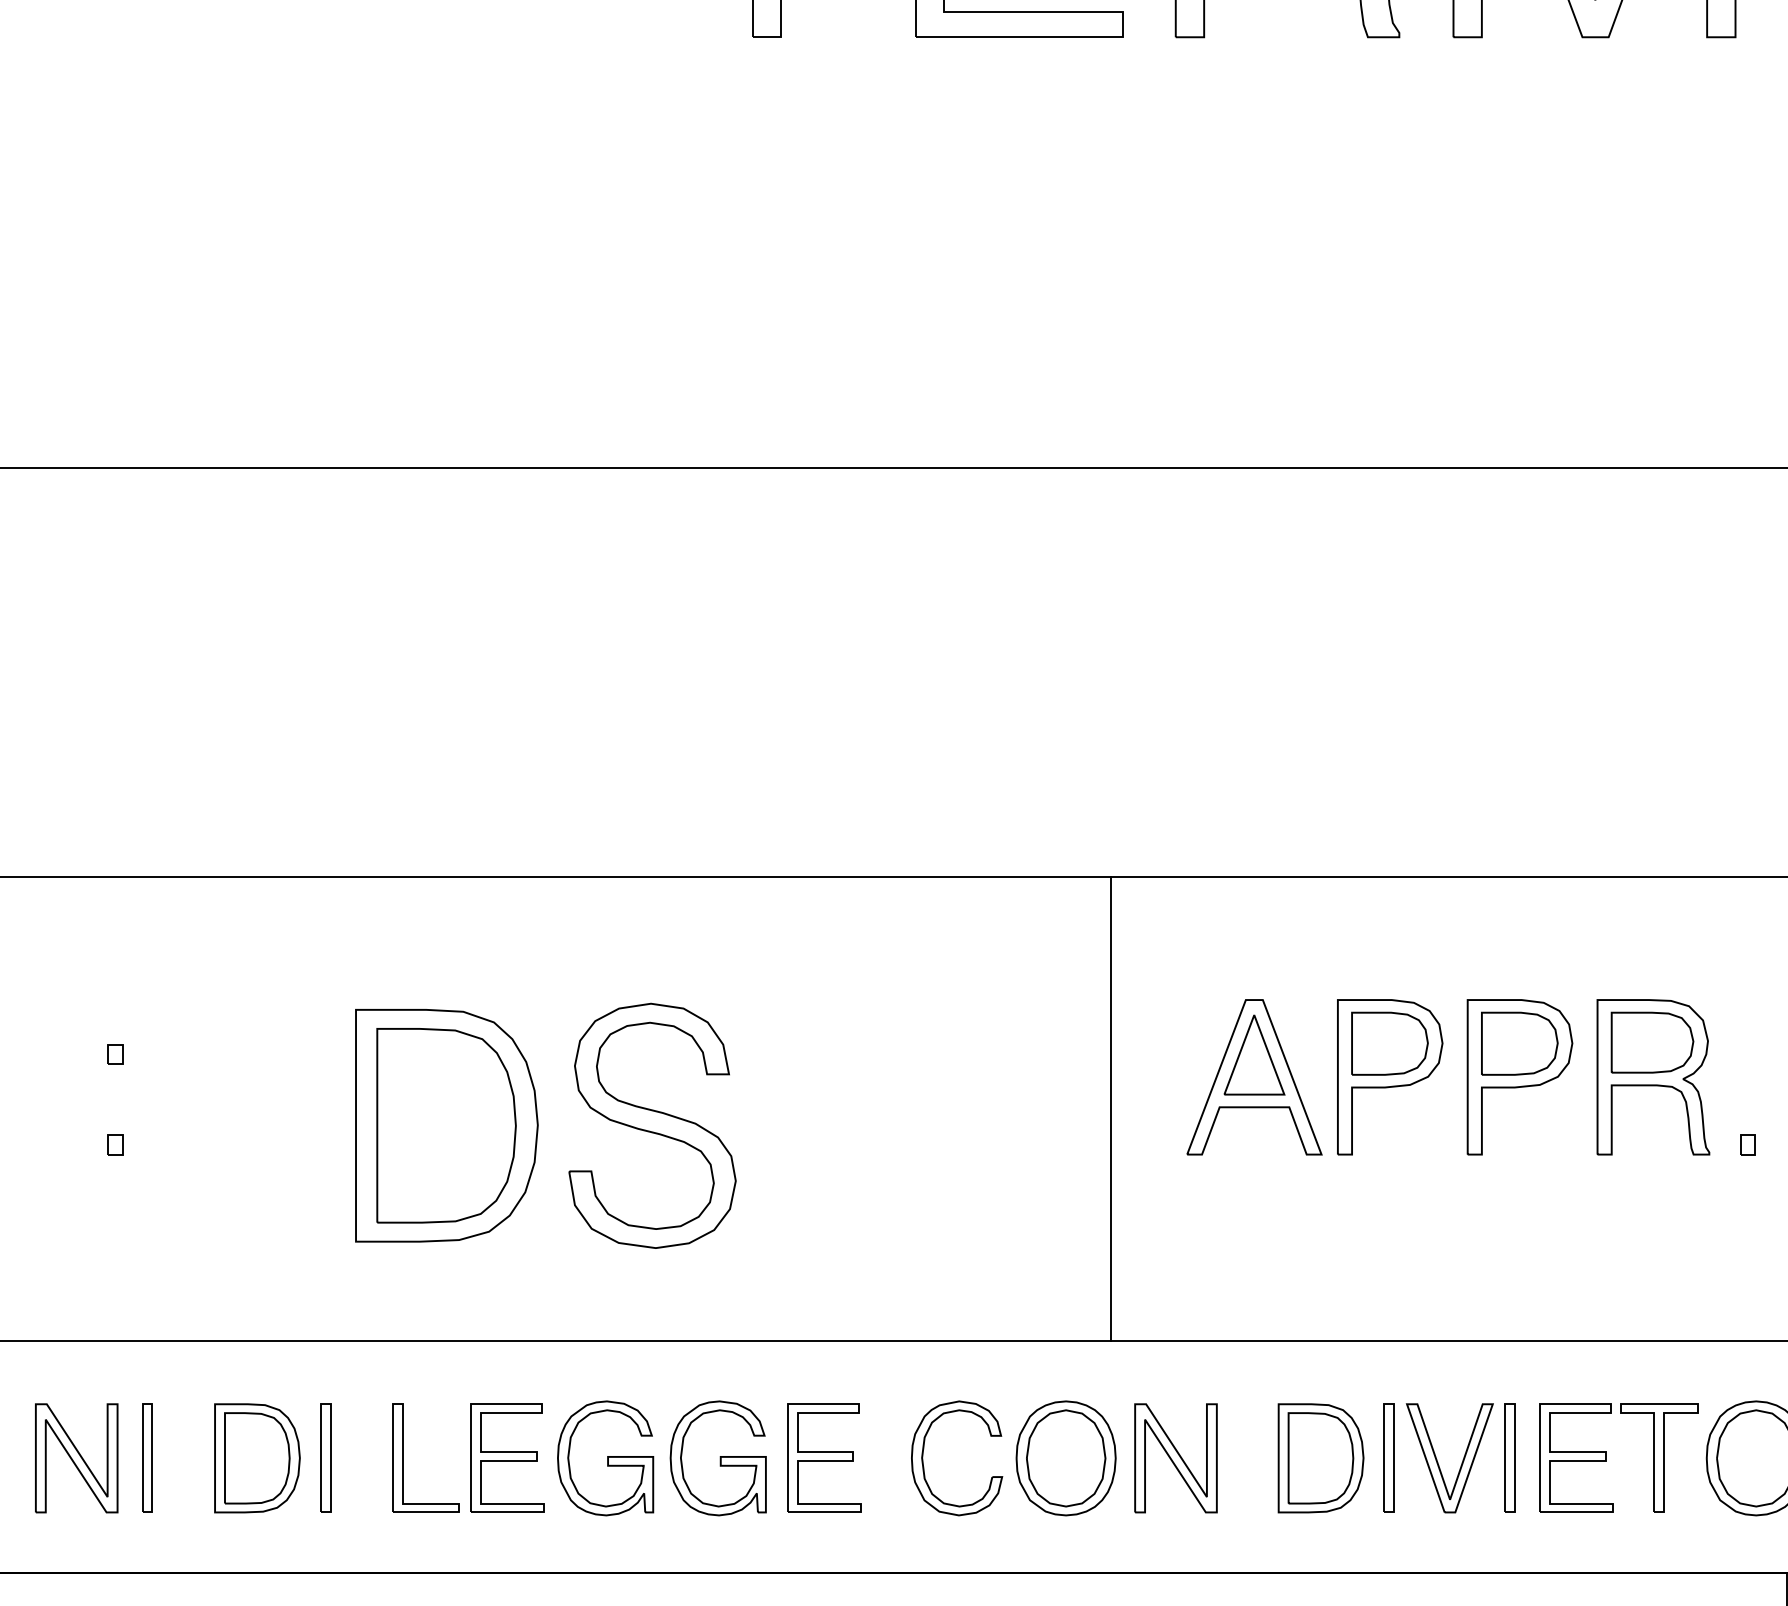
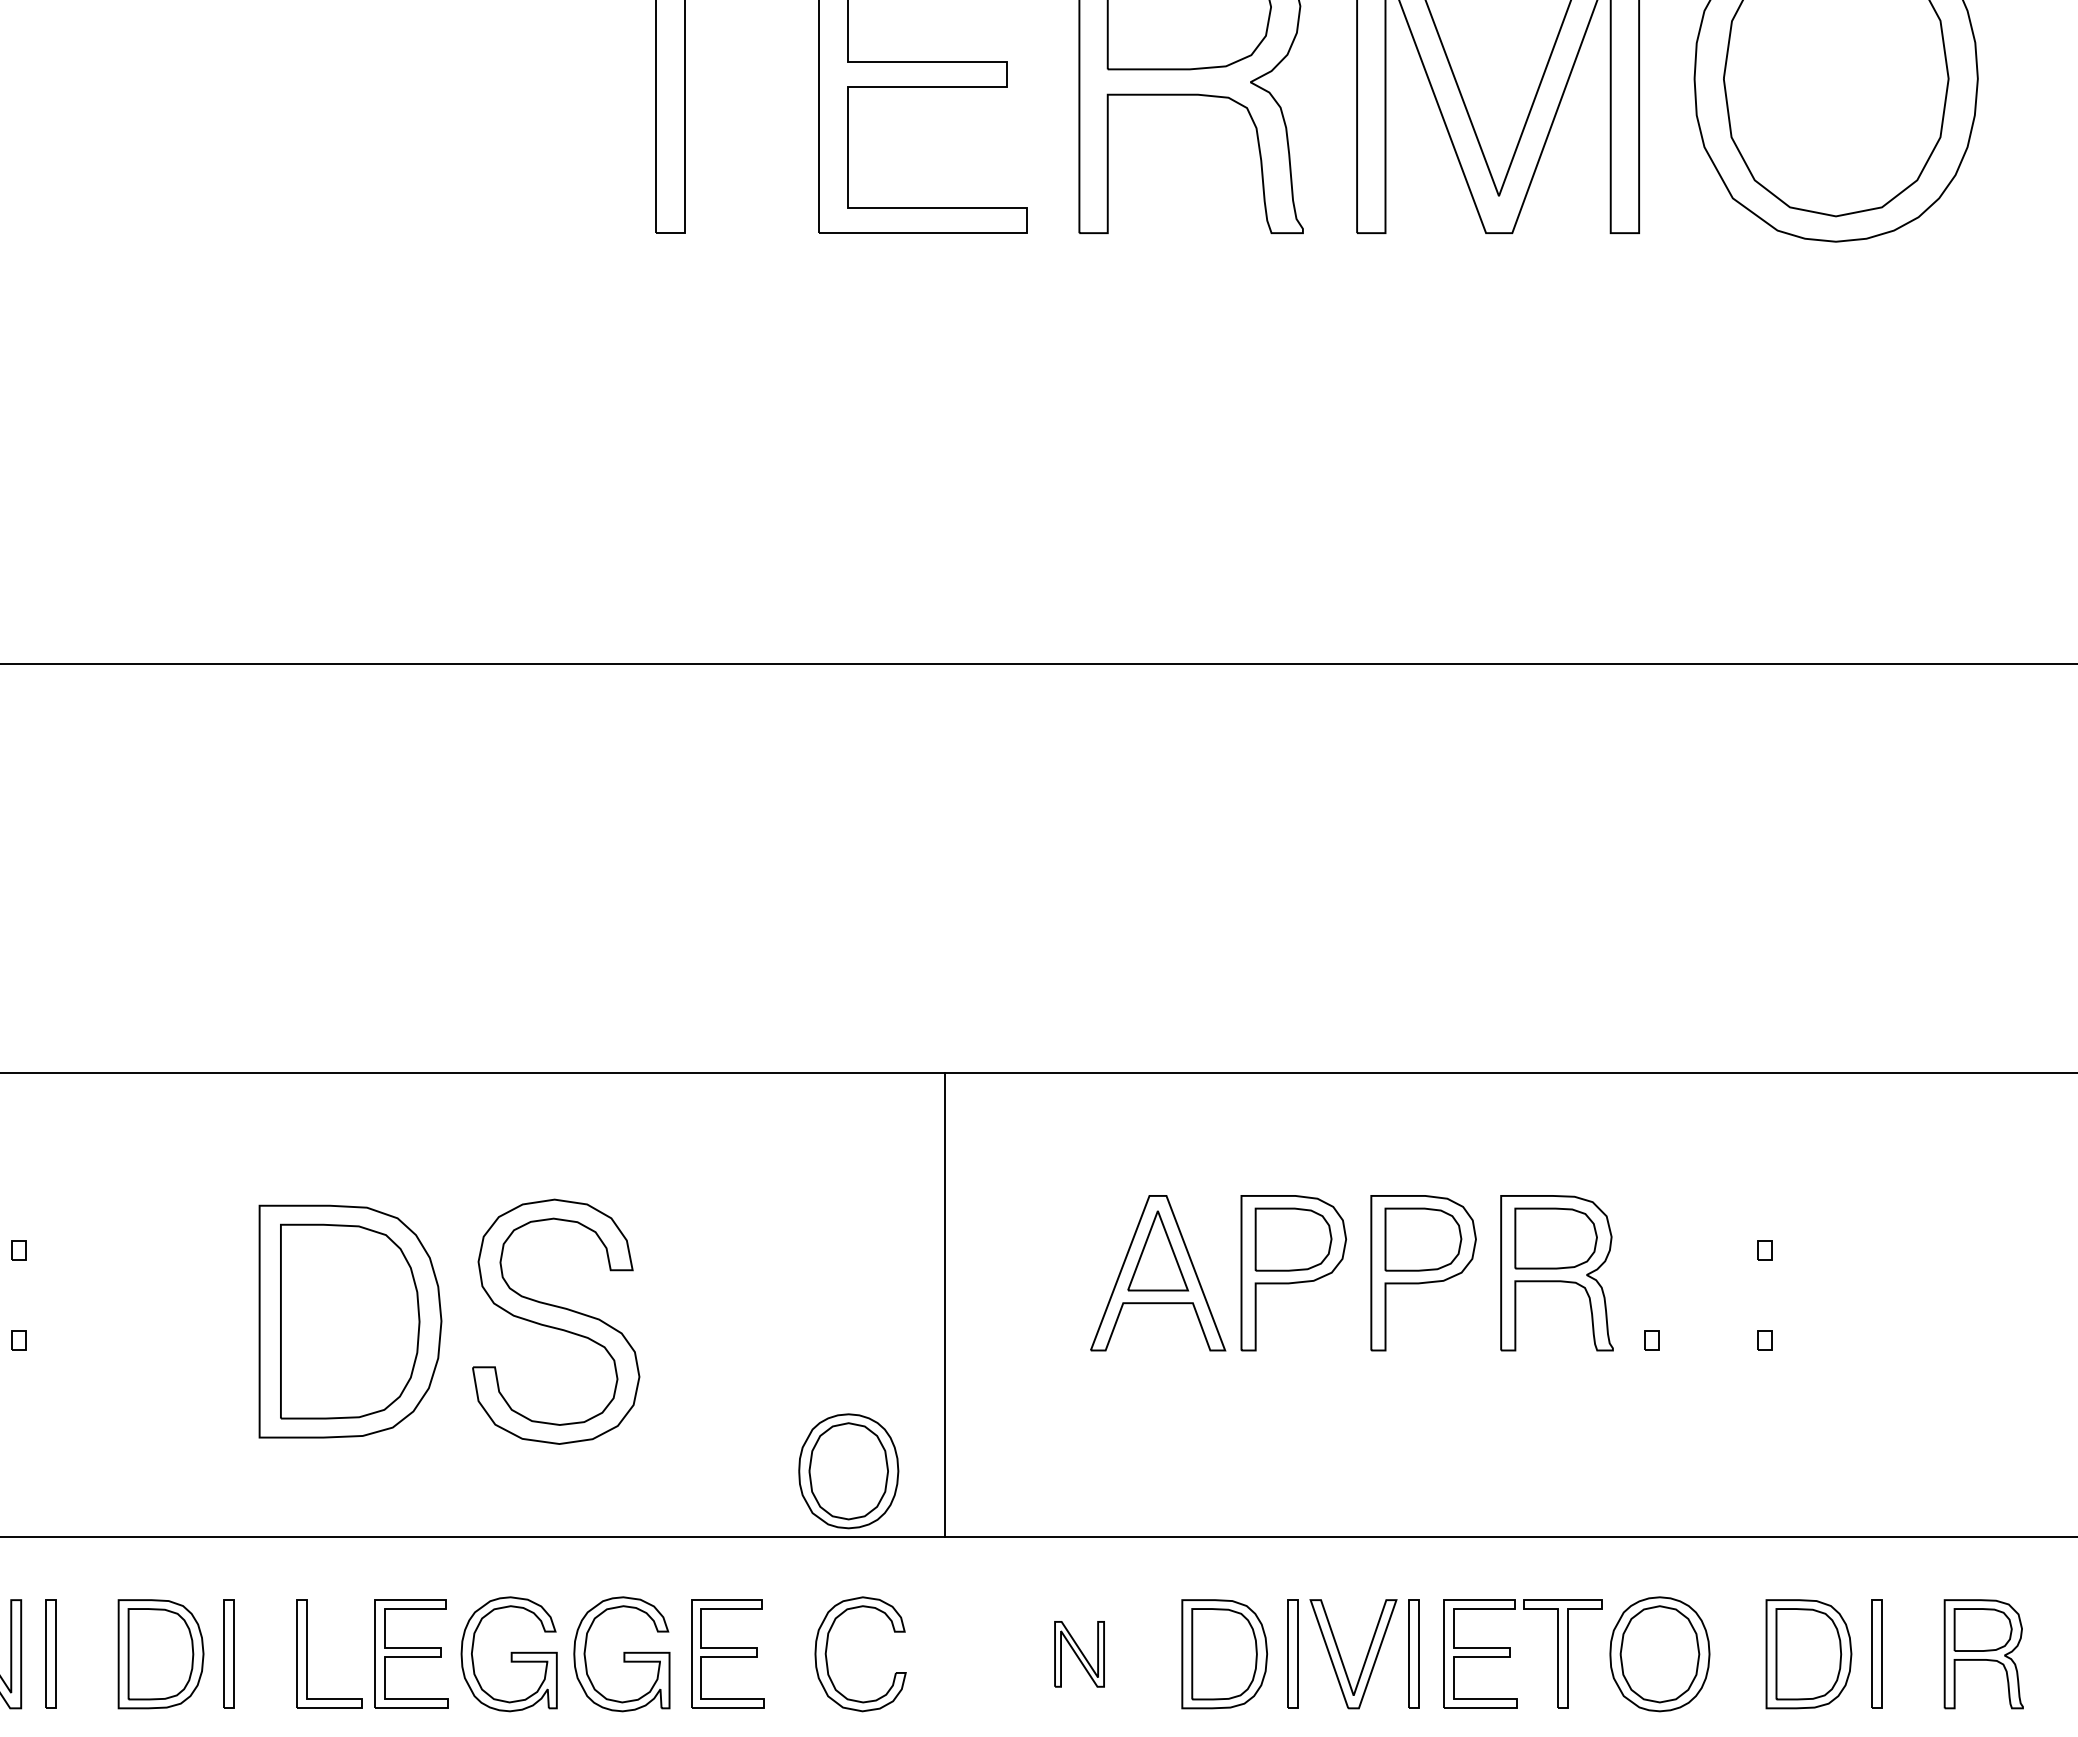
line: (1110, 1108) -> (944, 1304), moved
part: (1065, 1458) -> (848, 1471), moved
part: (1175, 1458) -> (1079, 1654), size x0.6

